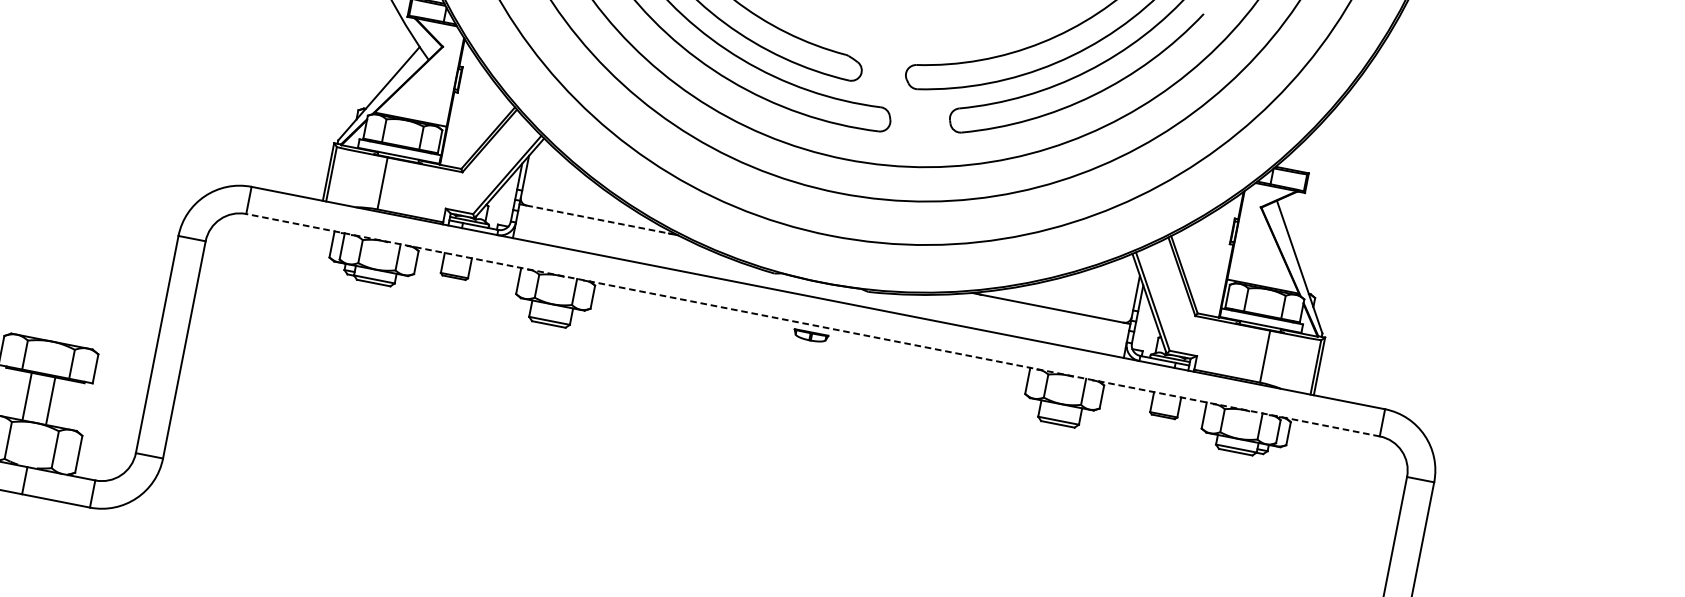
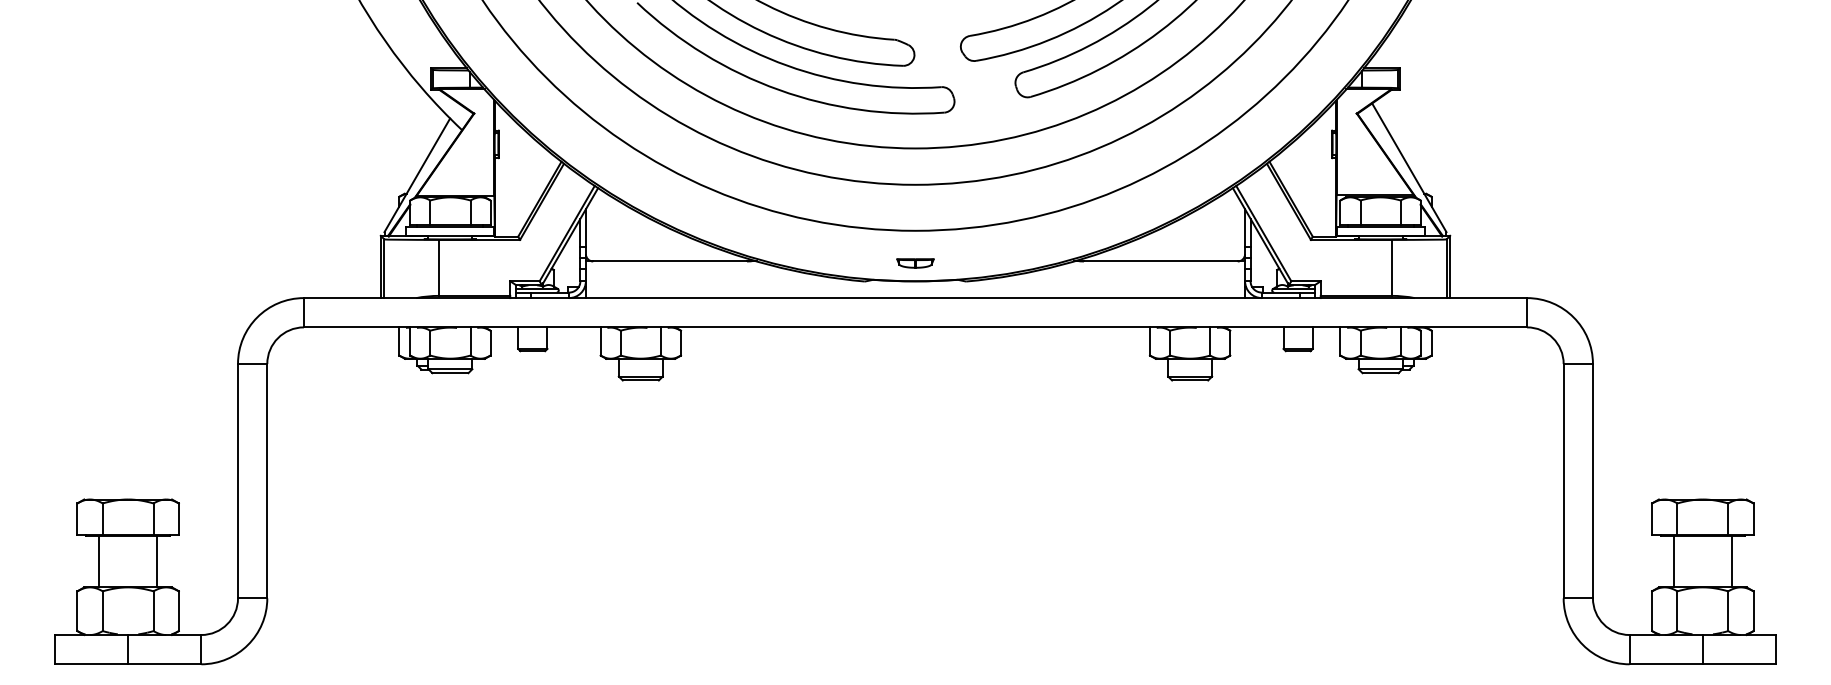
line: (597, 219) -> (670, 261), dashed -> solid
line: (813, 325) -> (915, 327), dashed -> solid
part: (810, 336) -> (915, 263), moved
line: (27, 396) -> (157, 561), moved
line: (50, 400) -> (98, 561), moved

